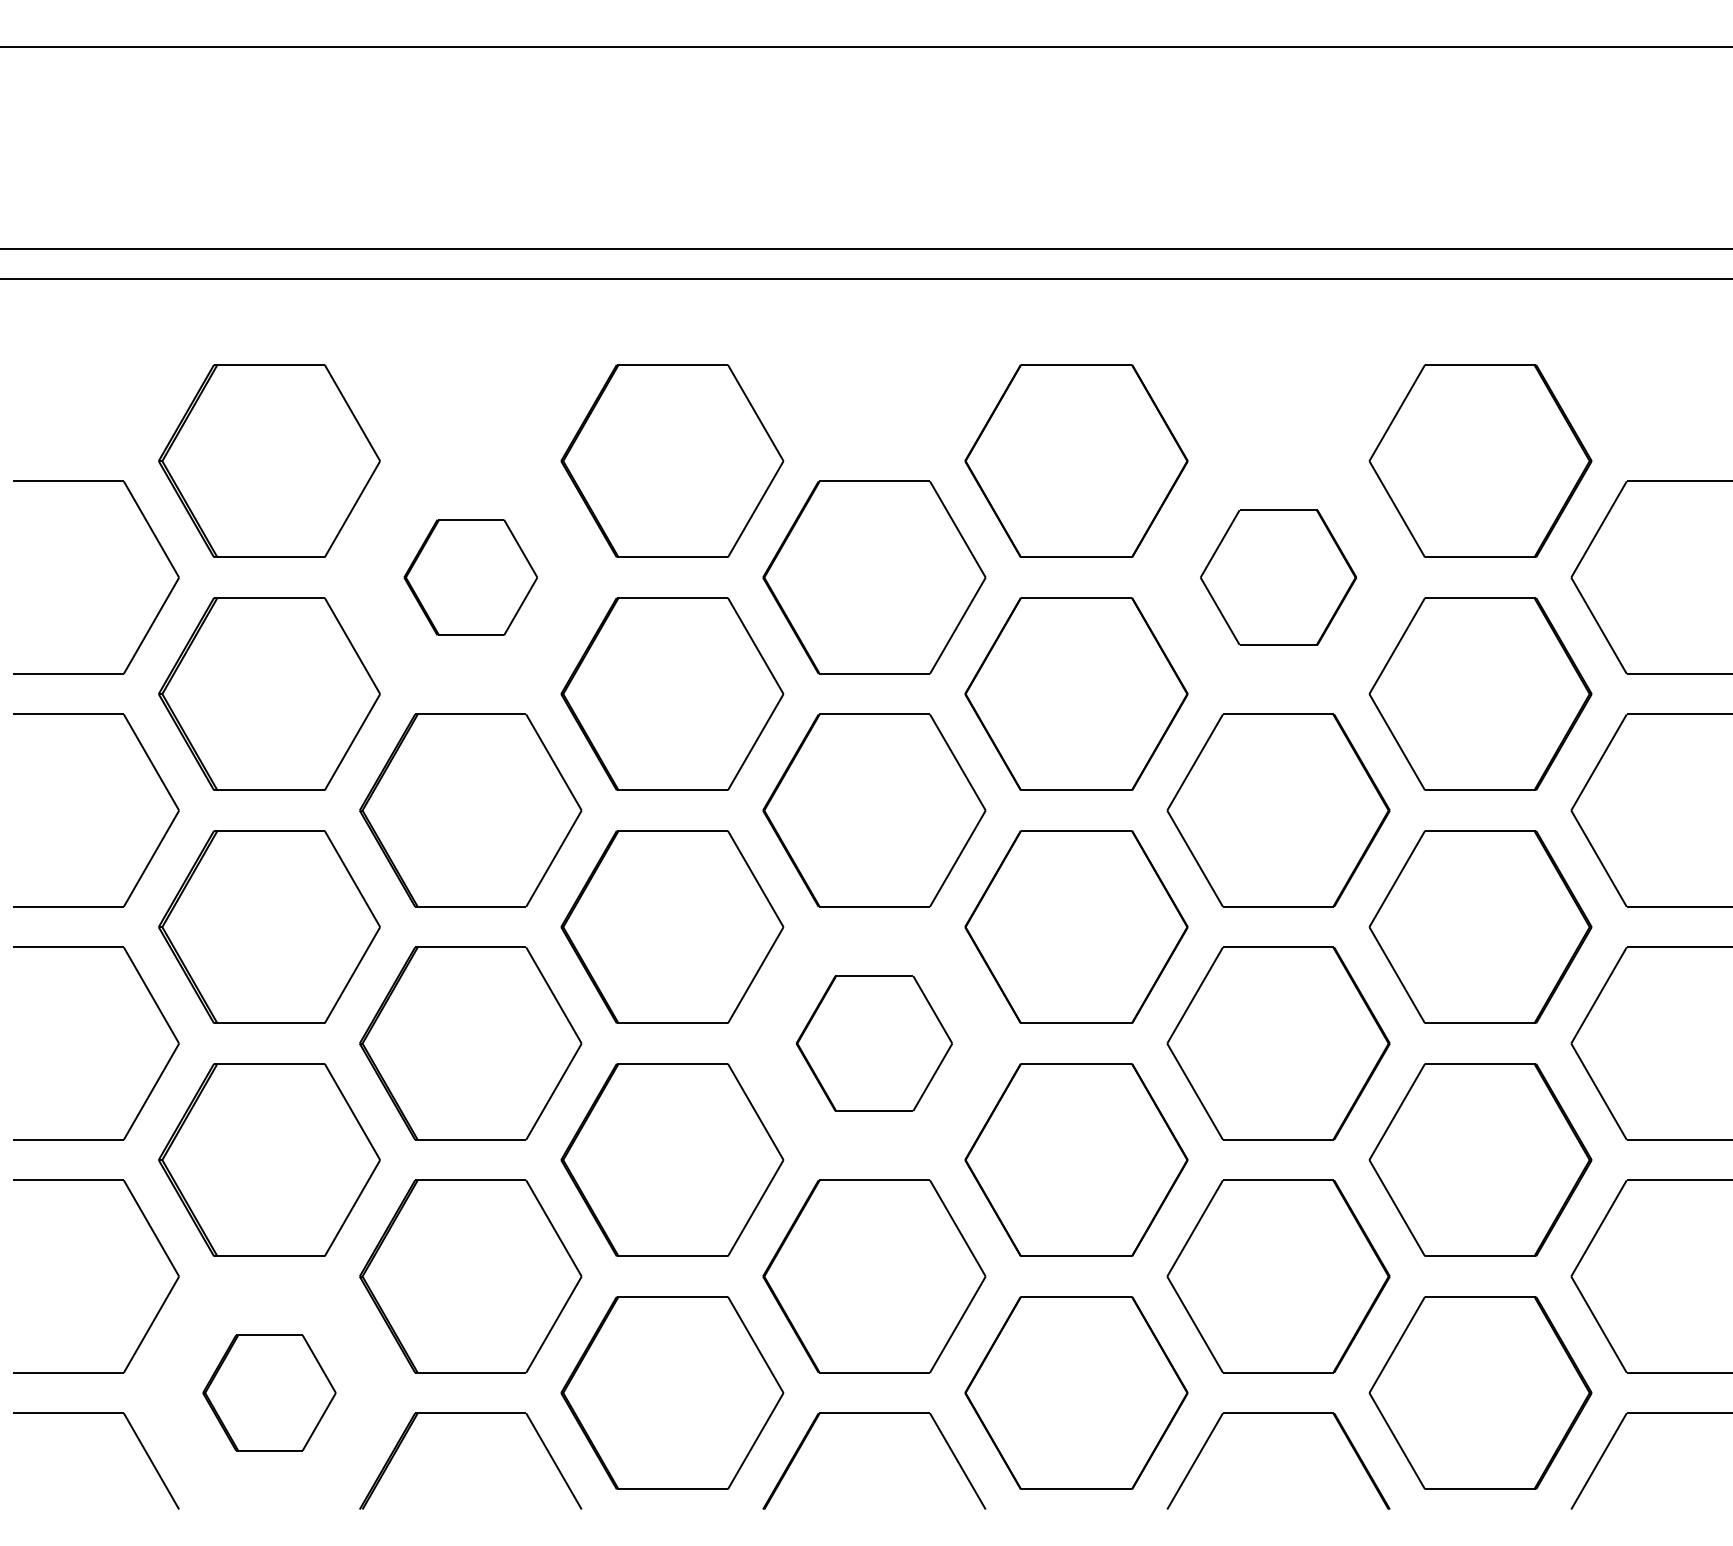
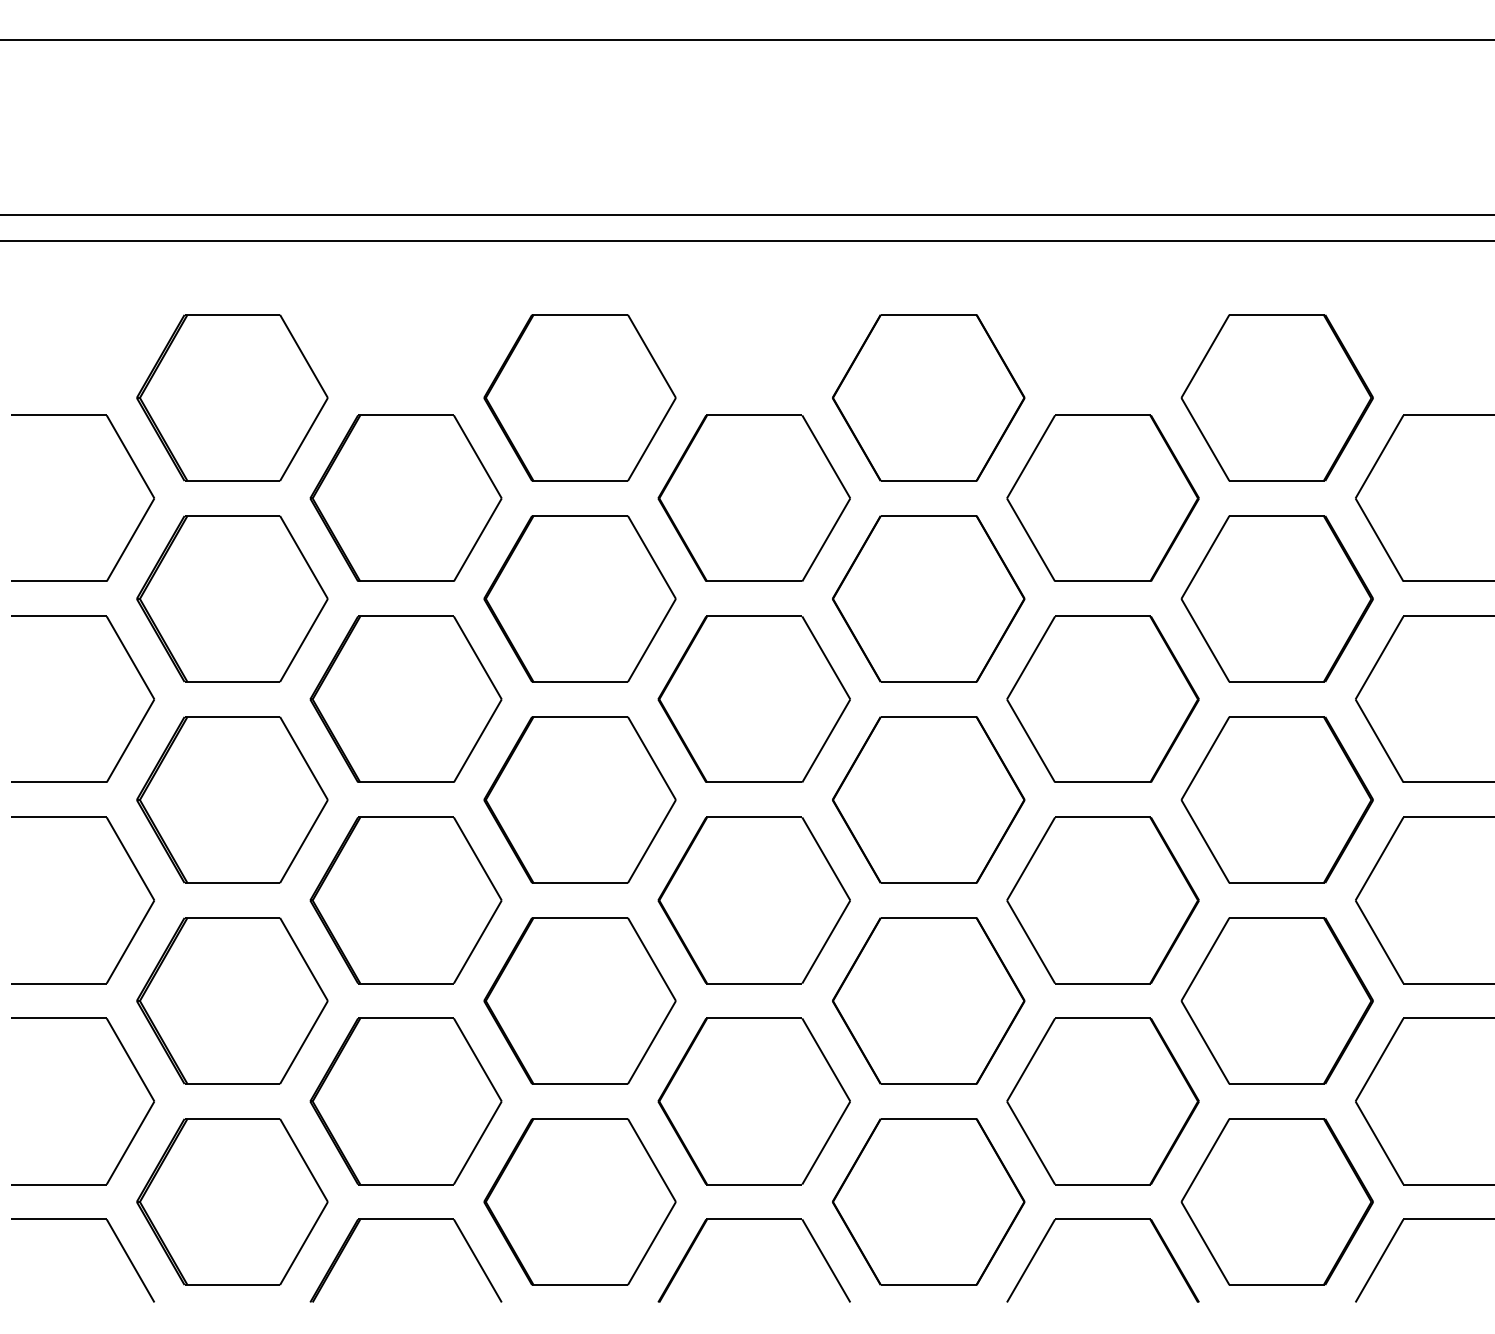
part: (470, 577) -> (405, 498), size x1.67
part: (1278, 577) -> (1102, 498), size x1.43
part: (874, 1043) -> (754, 900), size x1.43
part: (269, 1392) -> (232, 1201), size x1.67

